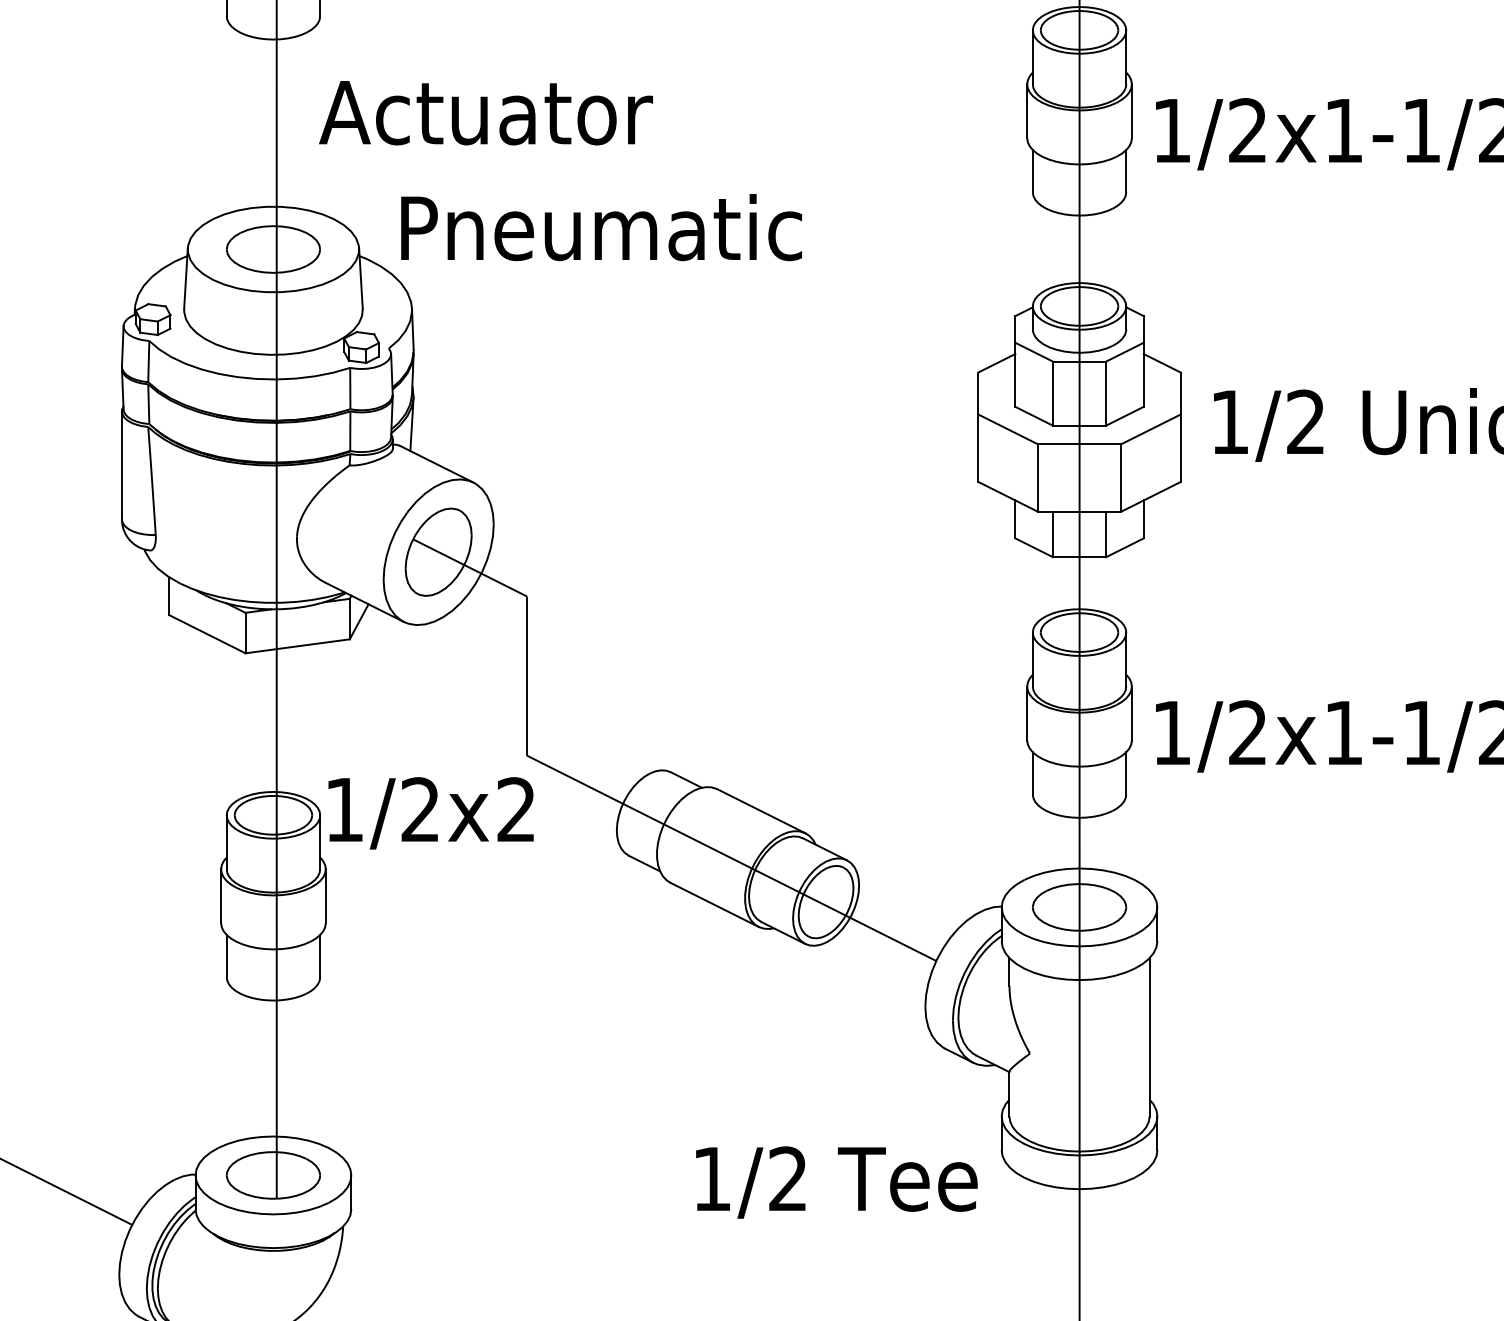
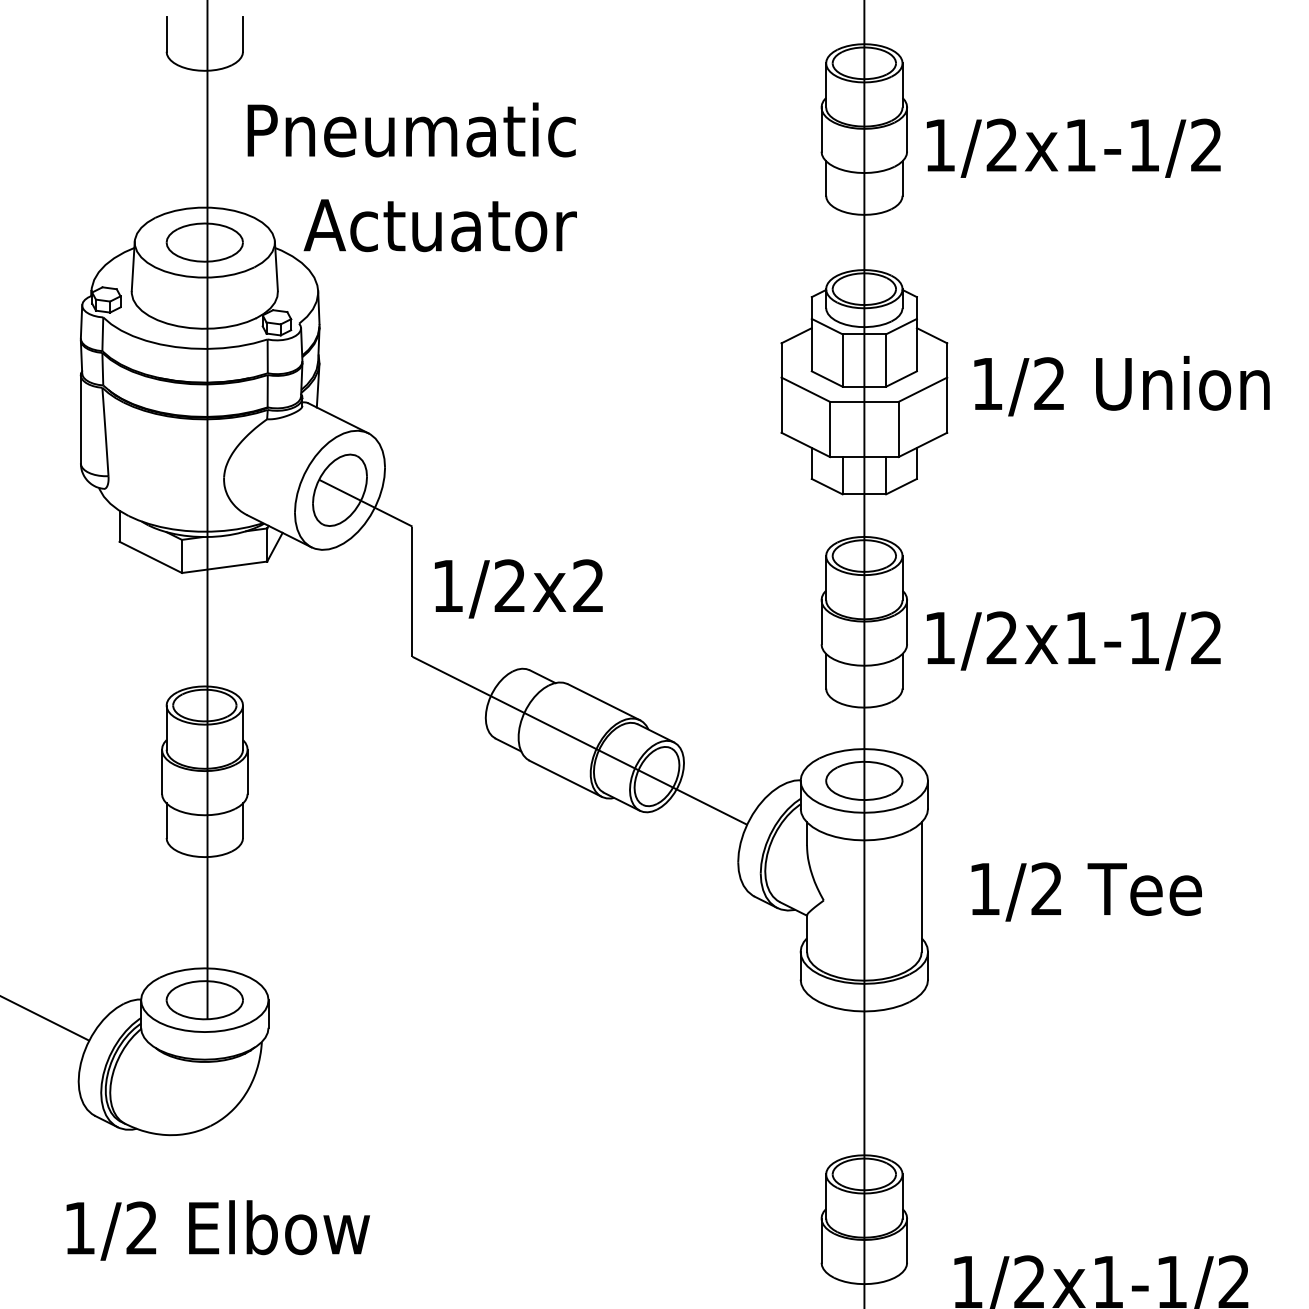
text: (522, 111) -> (408, 129), Actuator -> Pneumatic
text: (598, 227) -> (470, 224), Pneumatic -> Actuator
text: (430, 812) -> (518, 588), moved
text: (836, 1181) -> (1086, 891), moved

